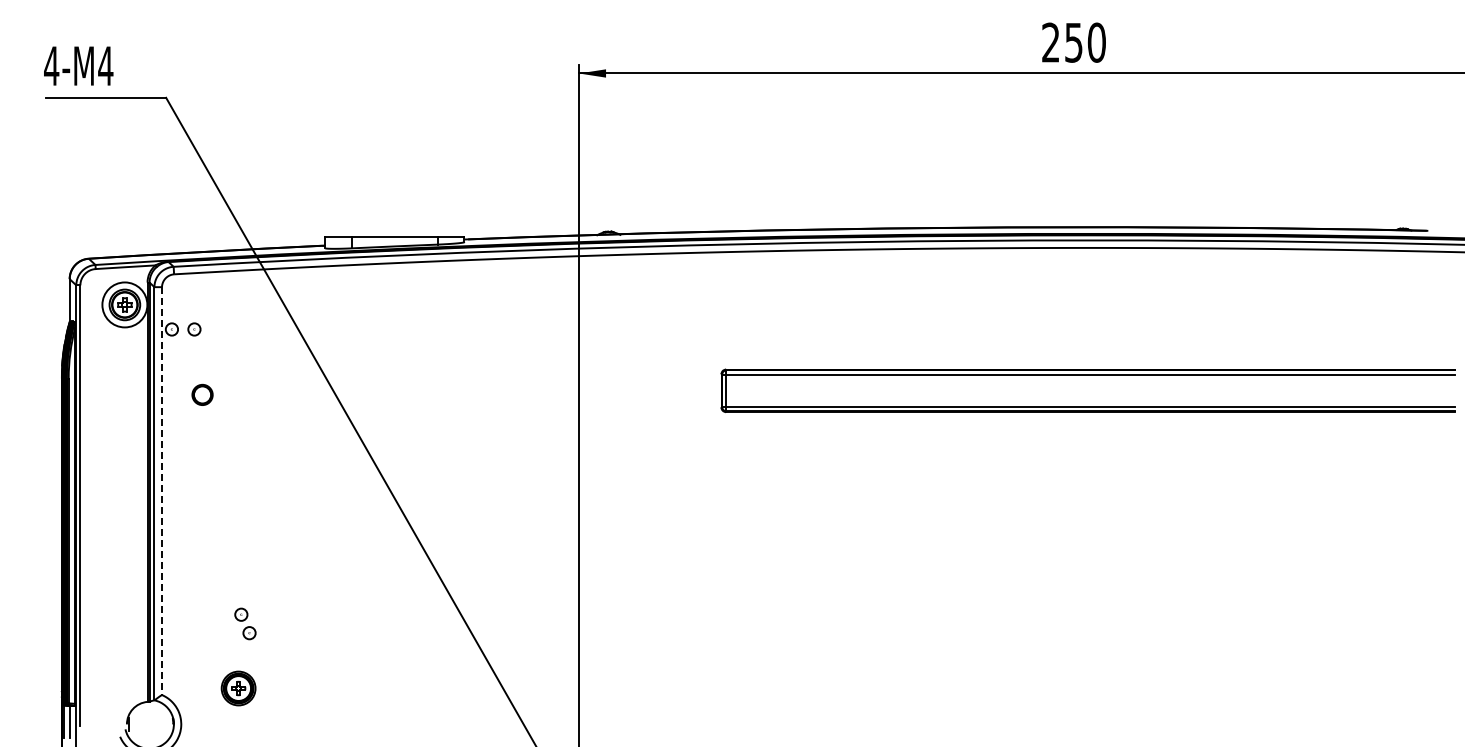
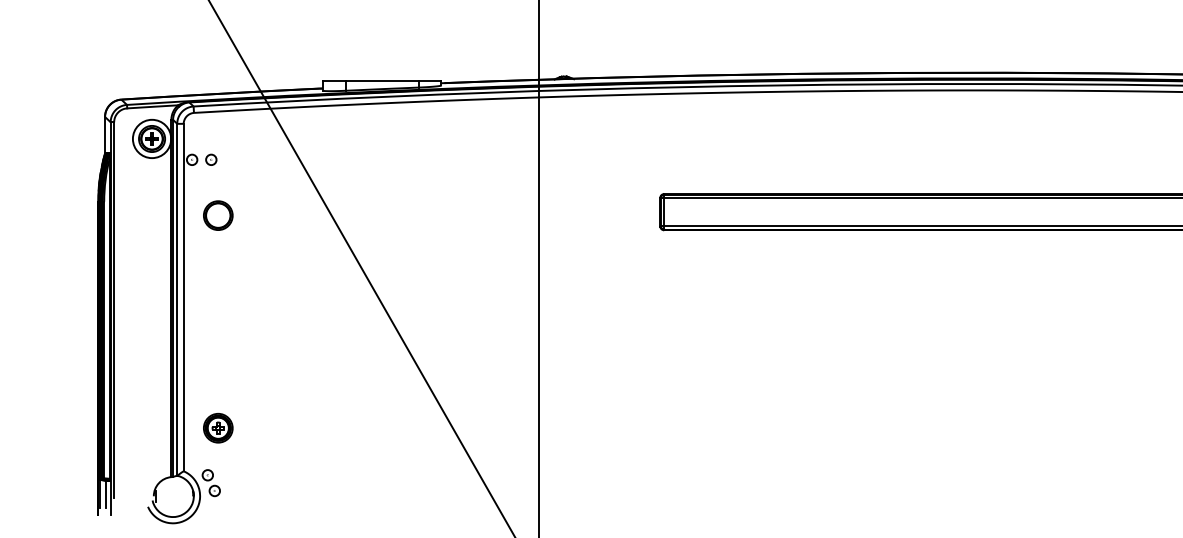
part: (202, 394) -> (218, 215), size x1.67
line: (162, 491) -> (184, 297), dashed -> solid
part: (245, 623) -> (211, 482), moved
part: (238, 688) -> (218, 428), moved

